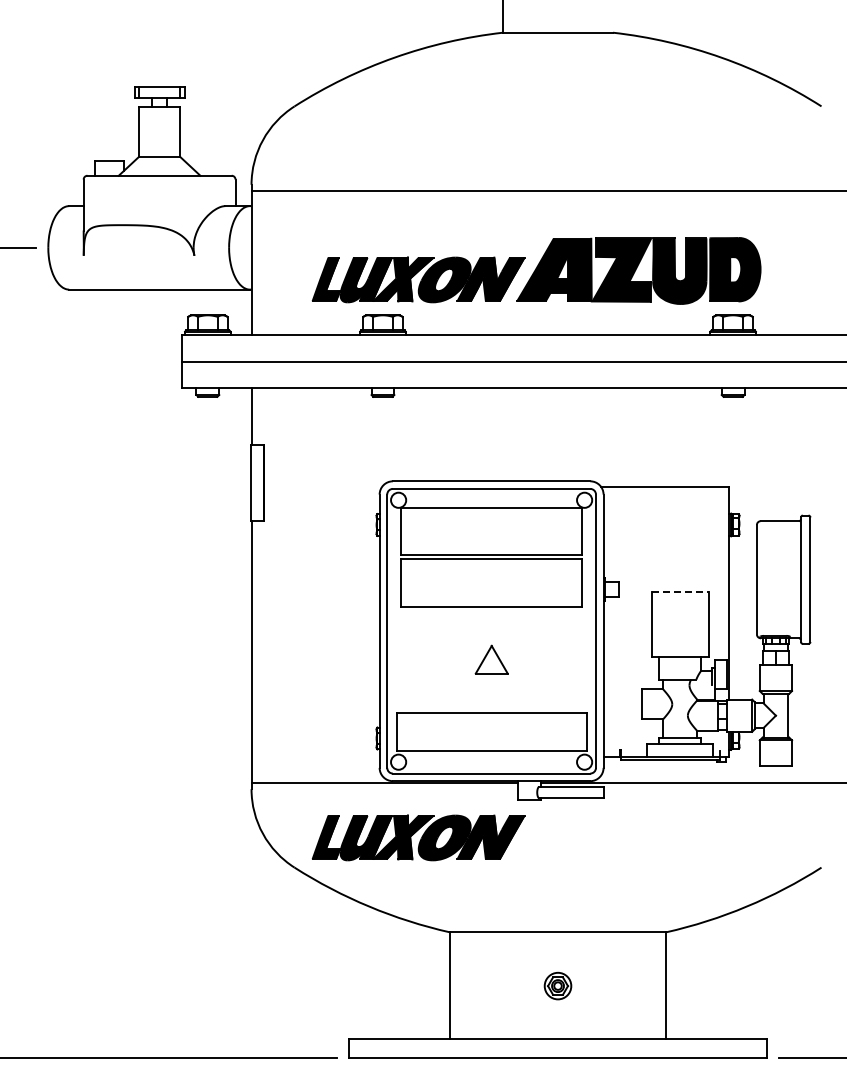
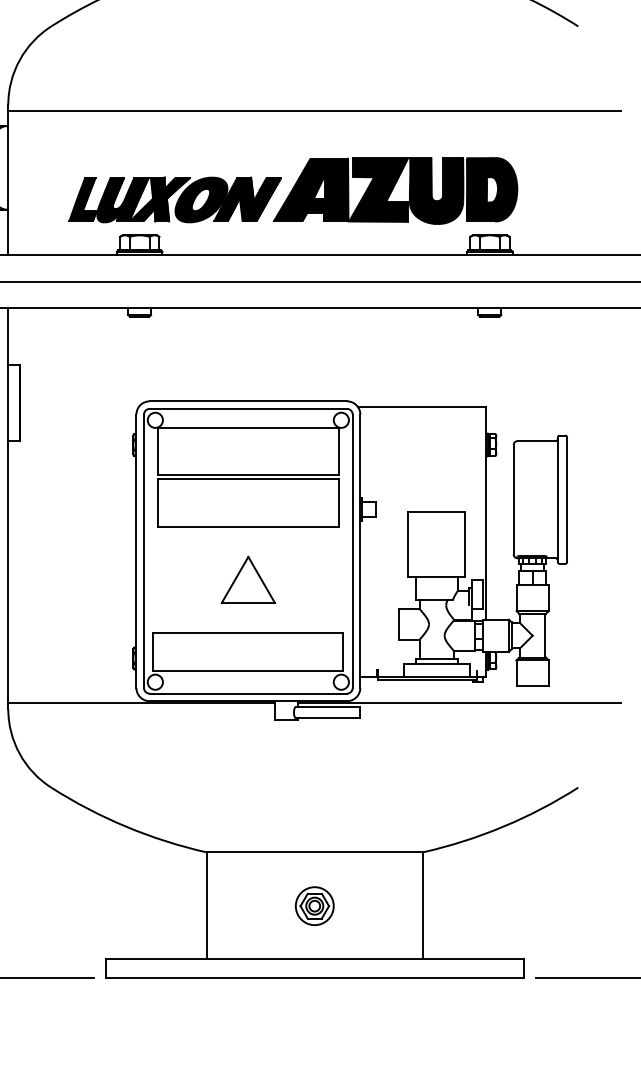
line: (680, 592) -> (437, 512), dashed -> solid
part: (491, 659) -> (248, 579), size x1.67
part: (418, 837) -> (175, 757), removed
part: (557, 985) -> (314, 905), size x1.43

